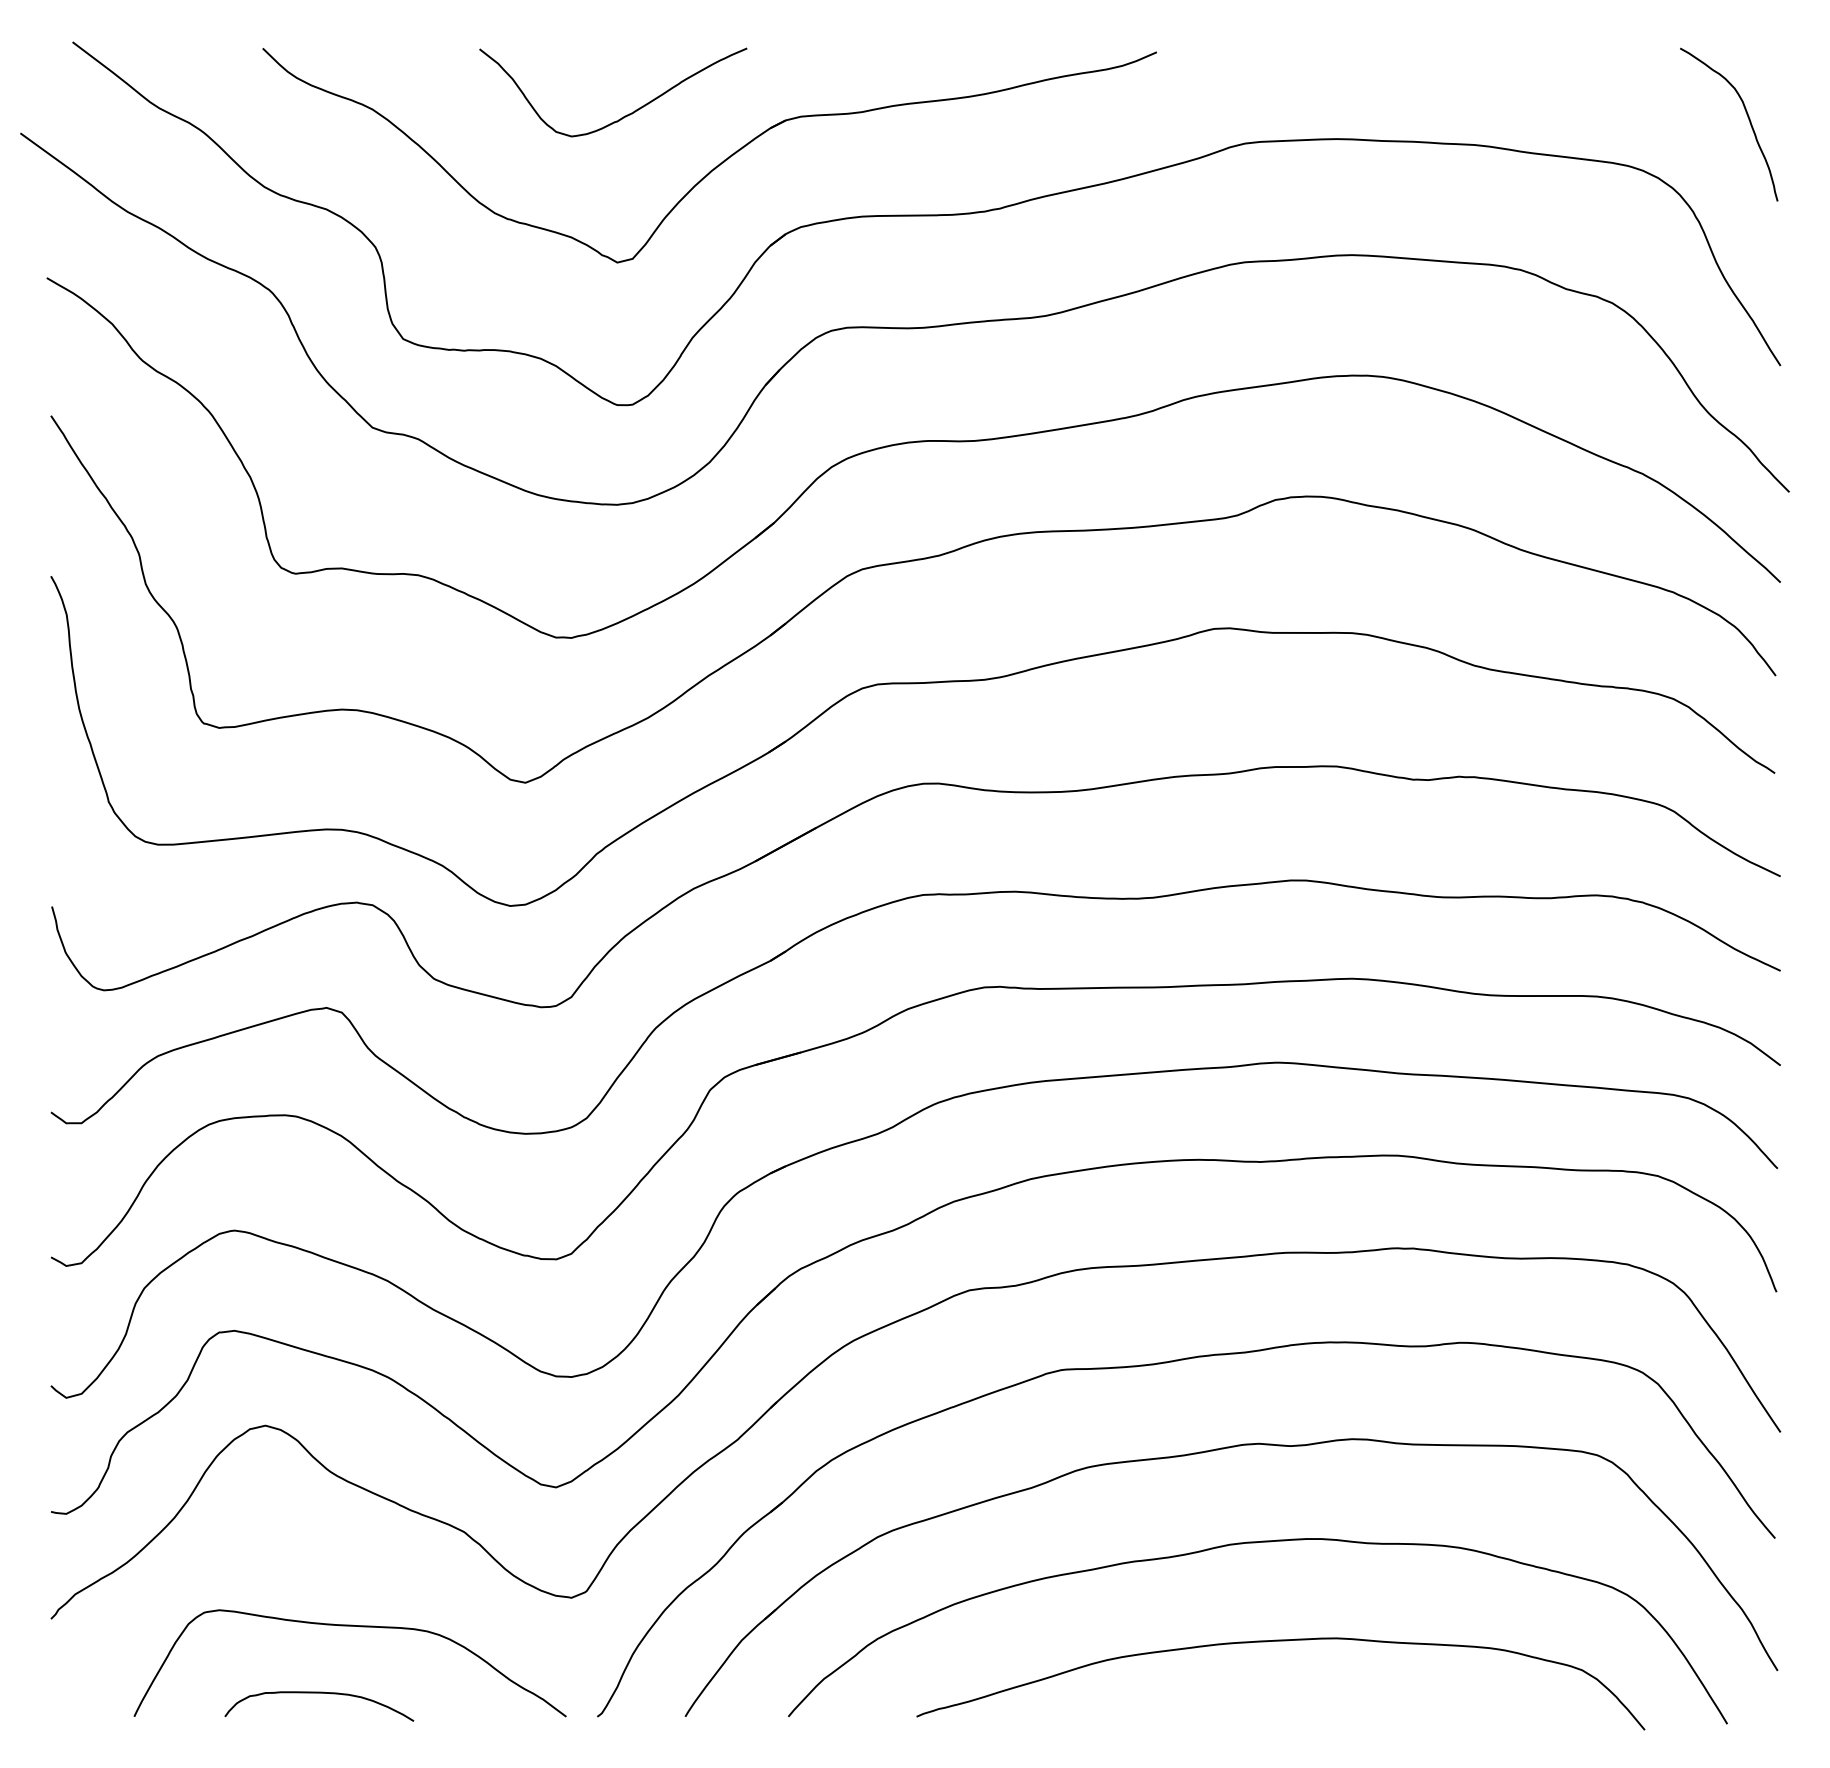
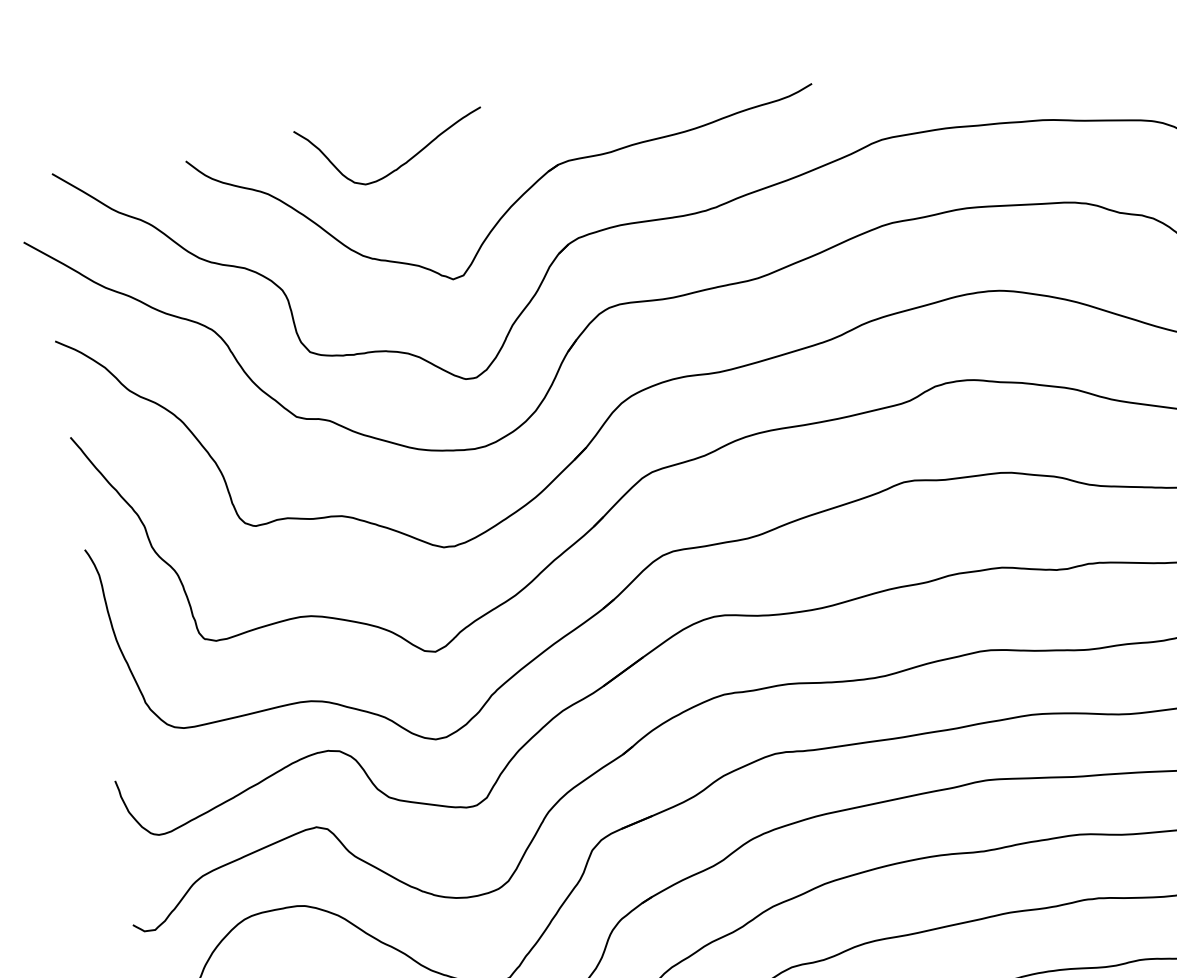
curve: (625, 115) -> (401, 164), moved

